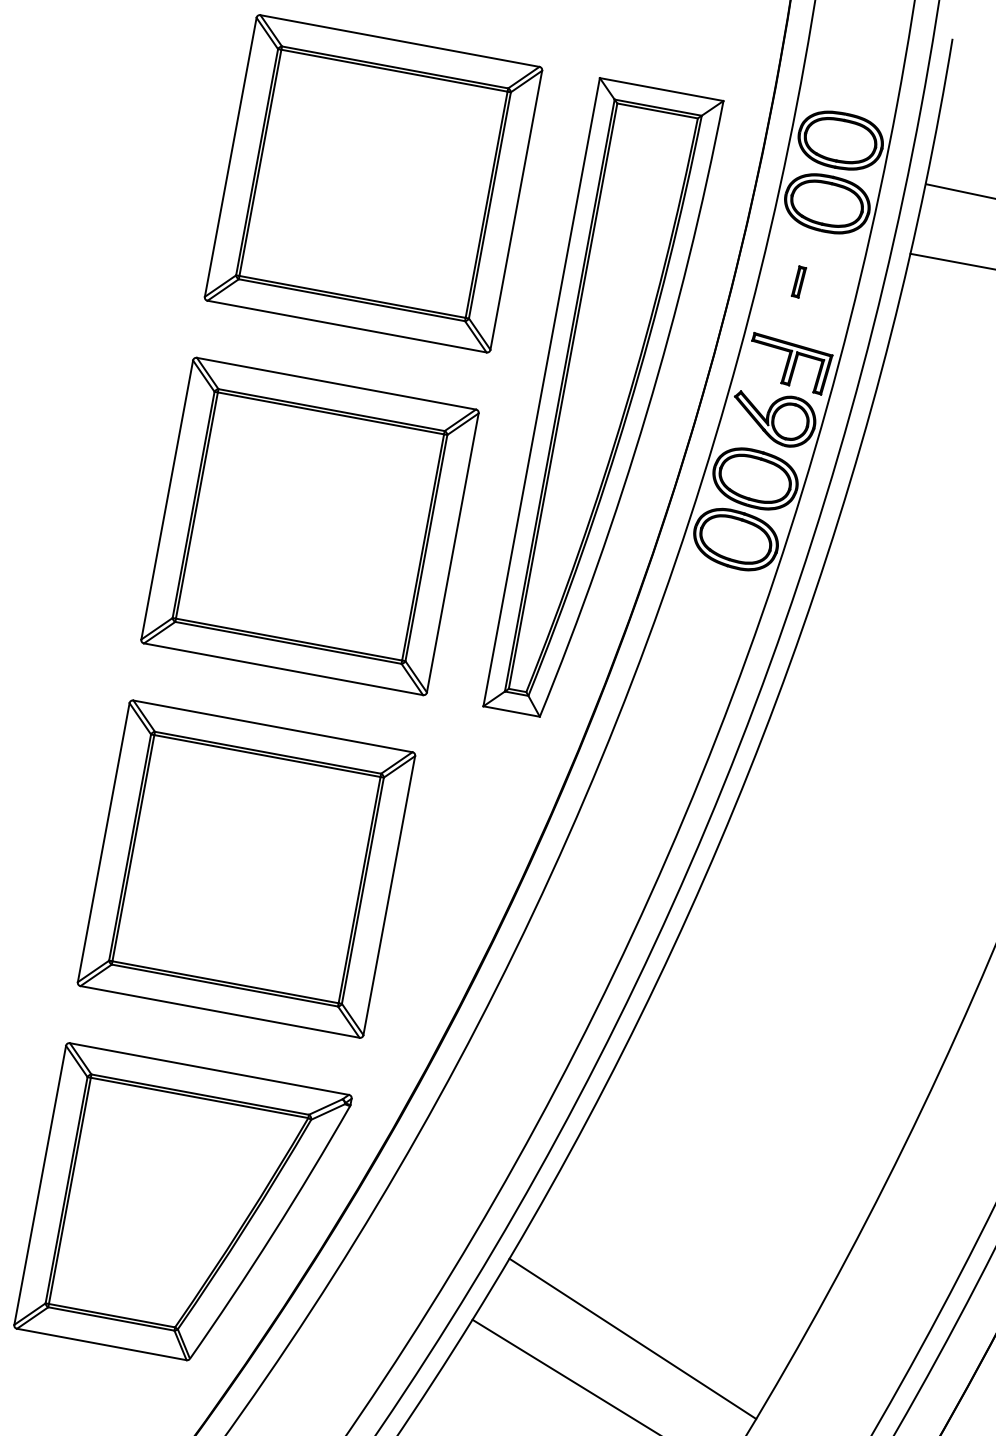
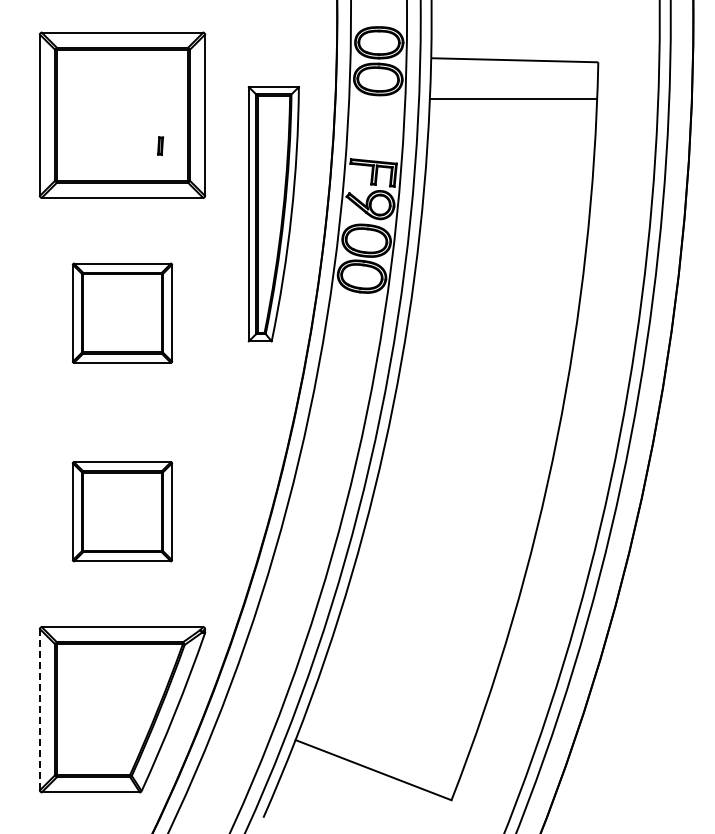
part: (799, 280) -> (160, 145), moved
part: (603, 402) -> (273, 213), size x0.7
part: (310, 524) -> (122, 312), size x0.6
part: (246, 869) -> (122, 511), size x0.6
line: (39, 1184) -> (39, 709), solid -> dashed
line: (631, 1339) -> (386, 734), removed

